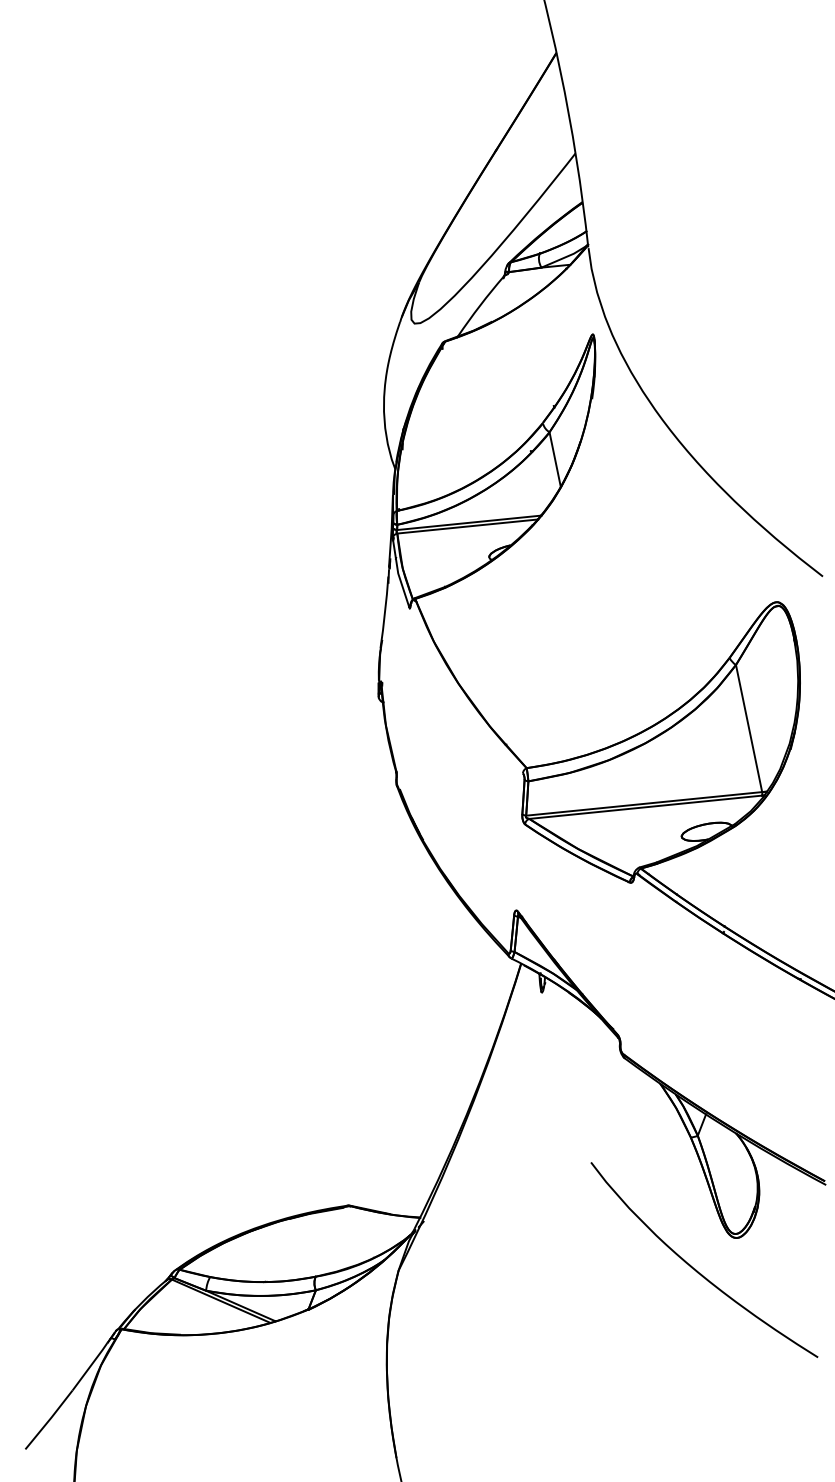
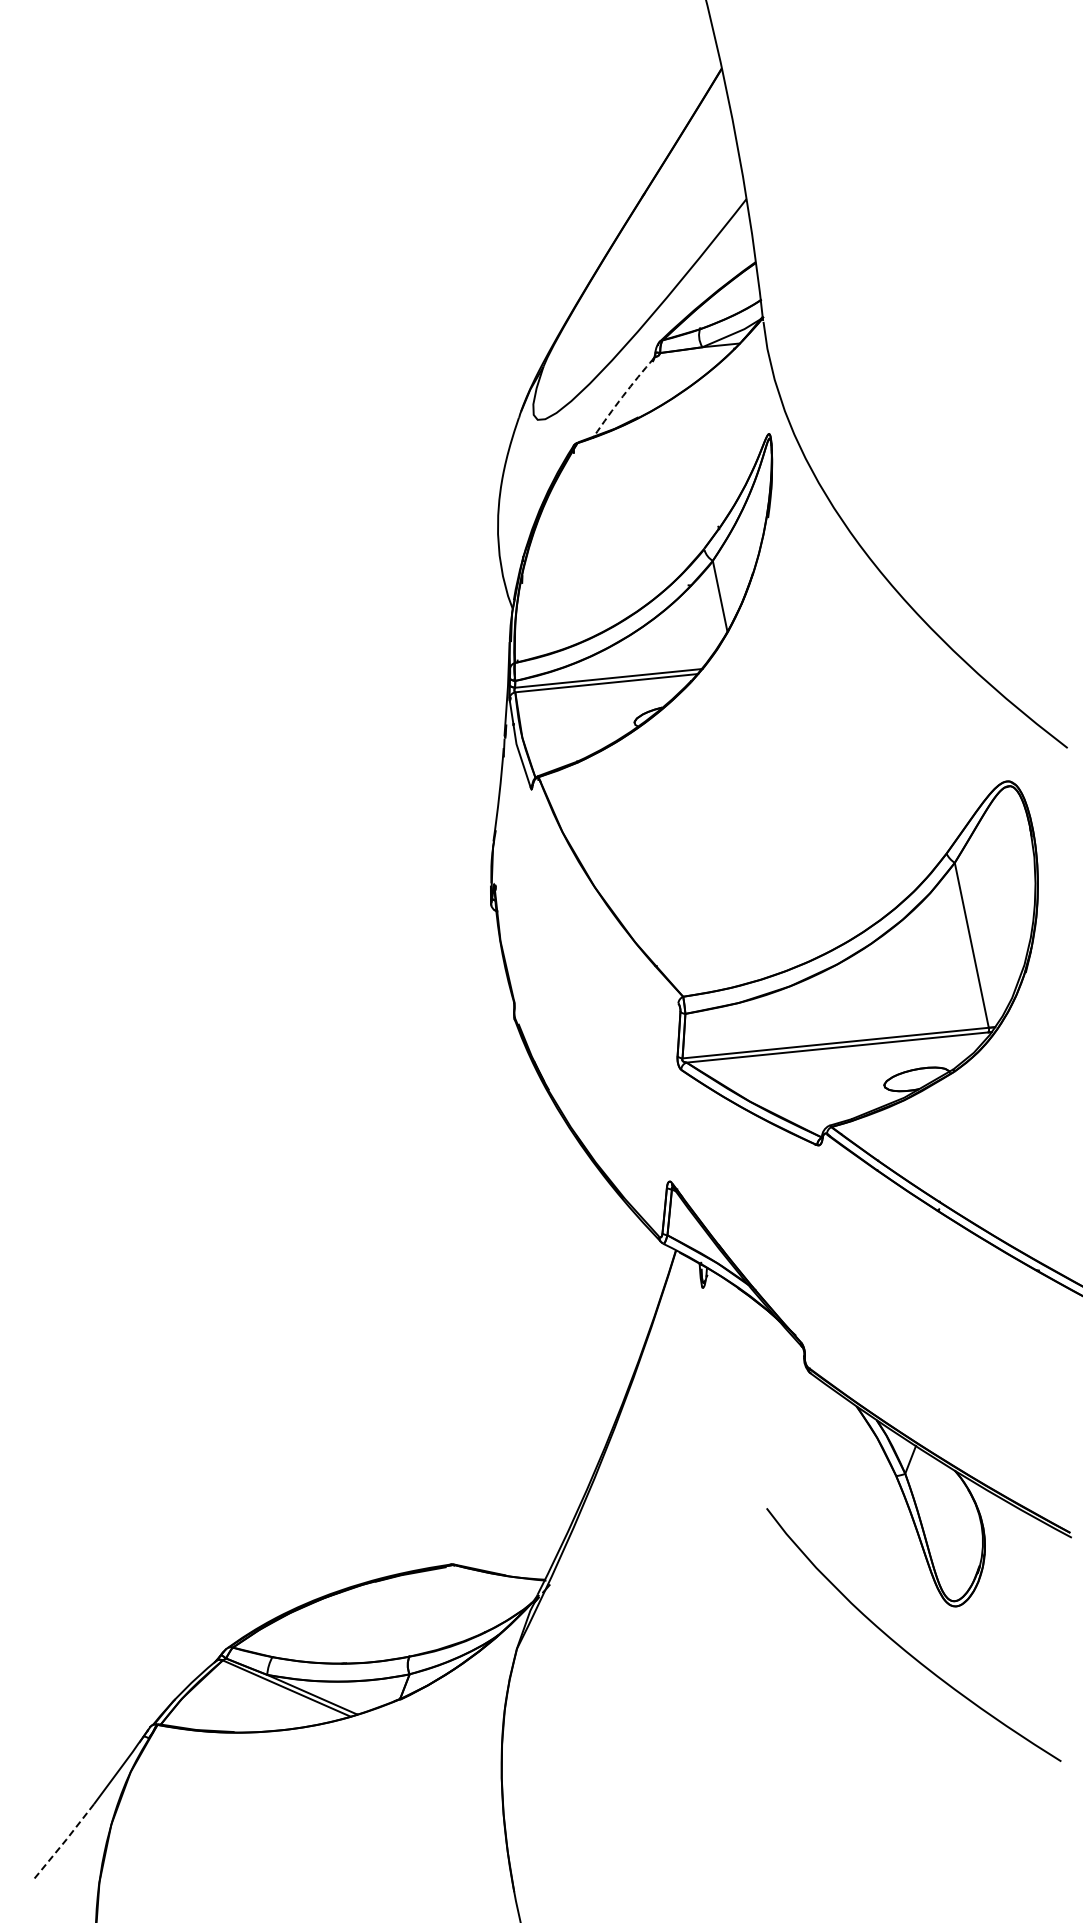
arc: (479, 305) -> (622, 396), solid -> dashed
line: (49, 1419) -> (64, 1842), solid -> dashed

